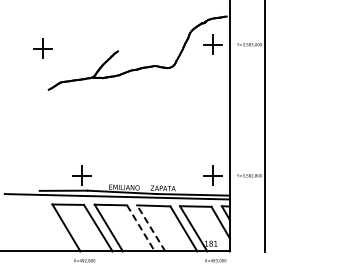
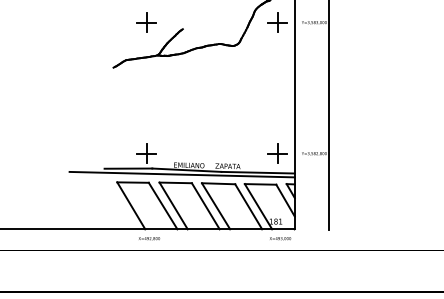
part: (42, 48) -> (146, 22), moved
line: (150, 227) -> (215, 205), dashed -> solid
line: (140, 228) -> (205, 206), dashed -> solid

